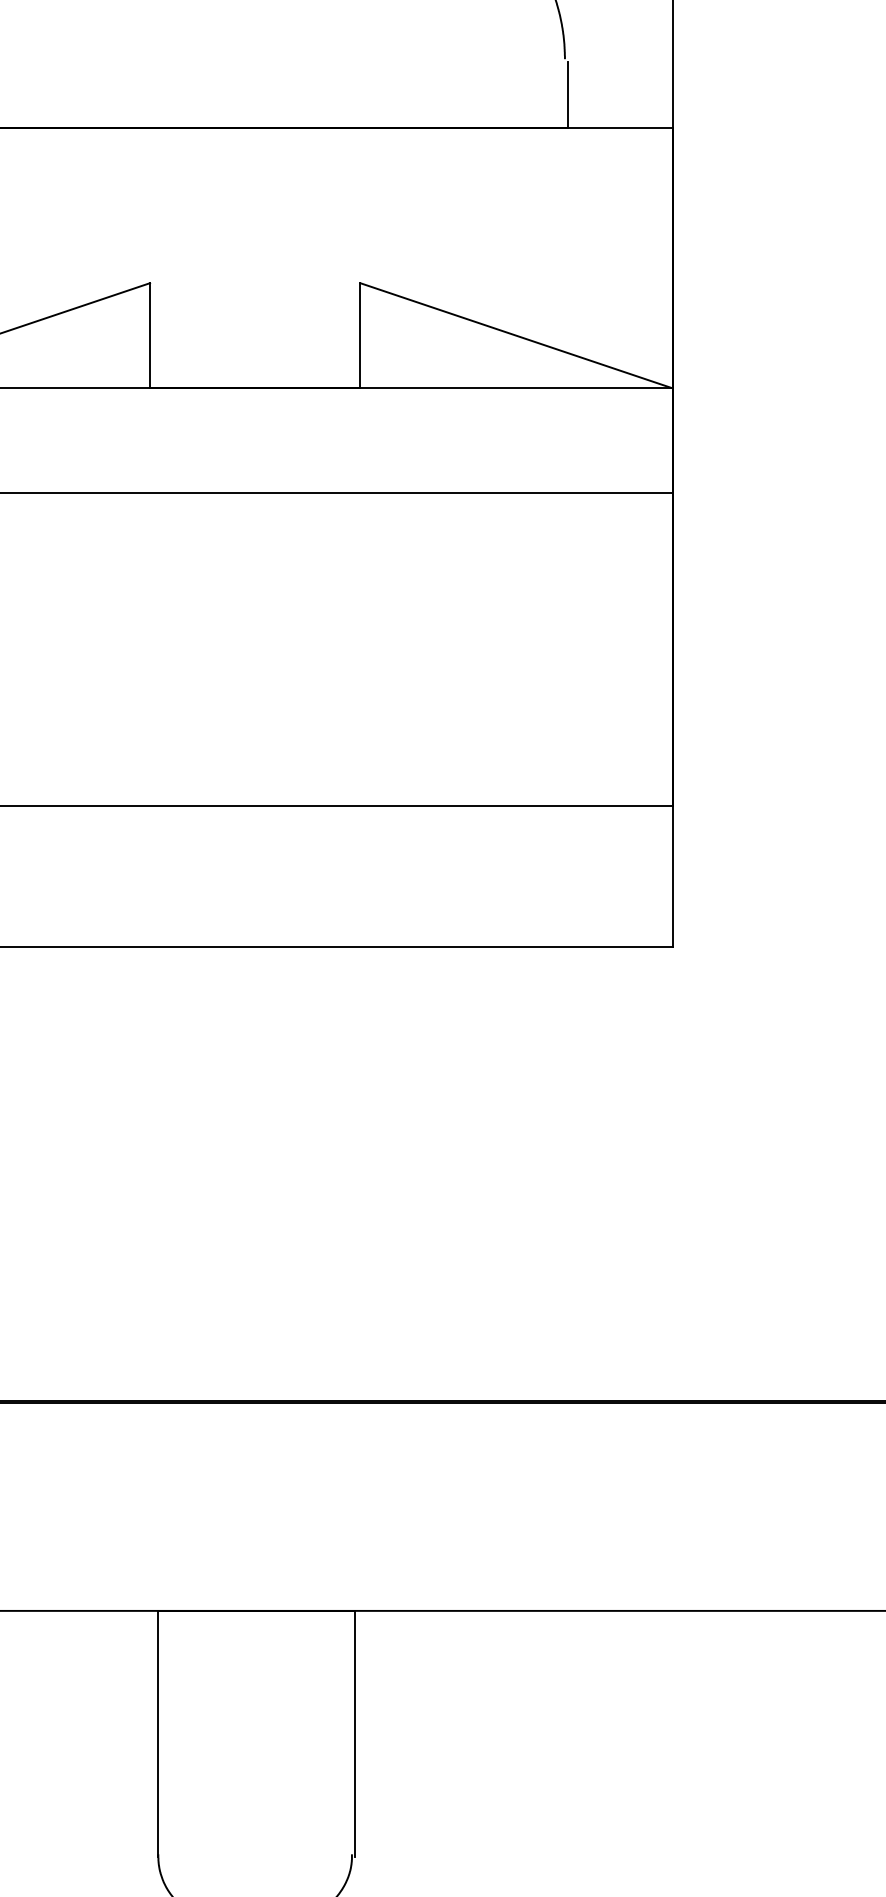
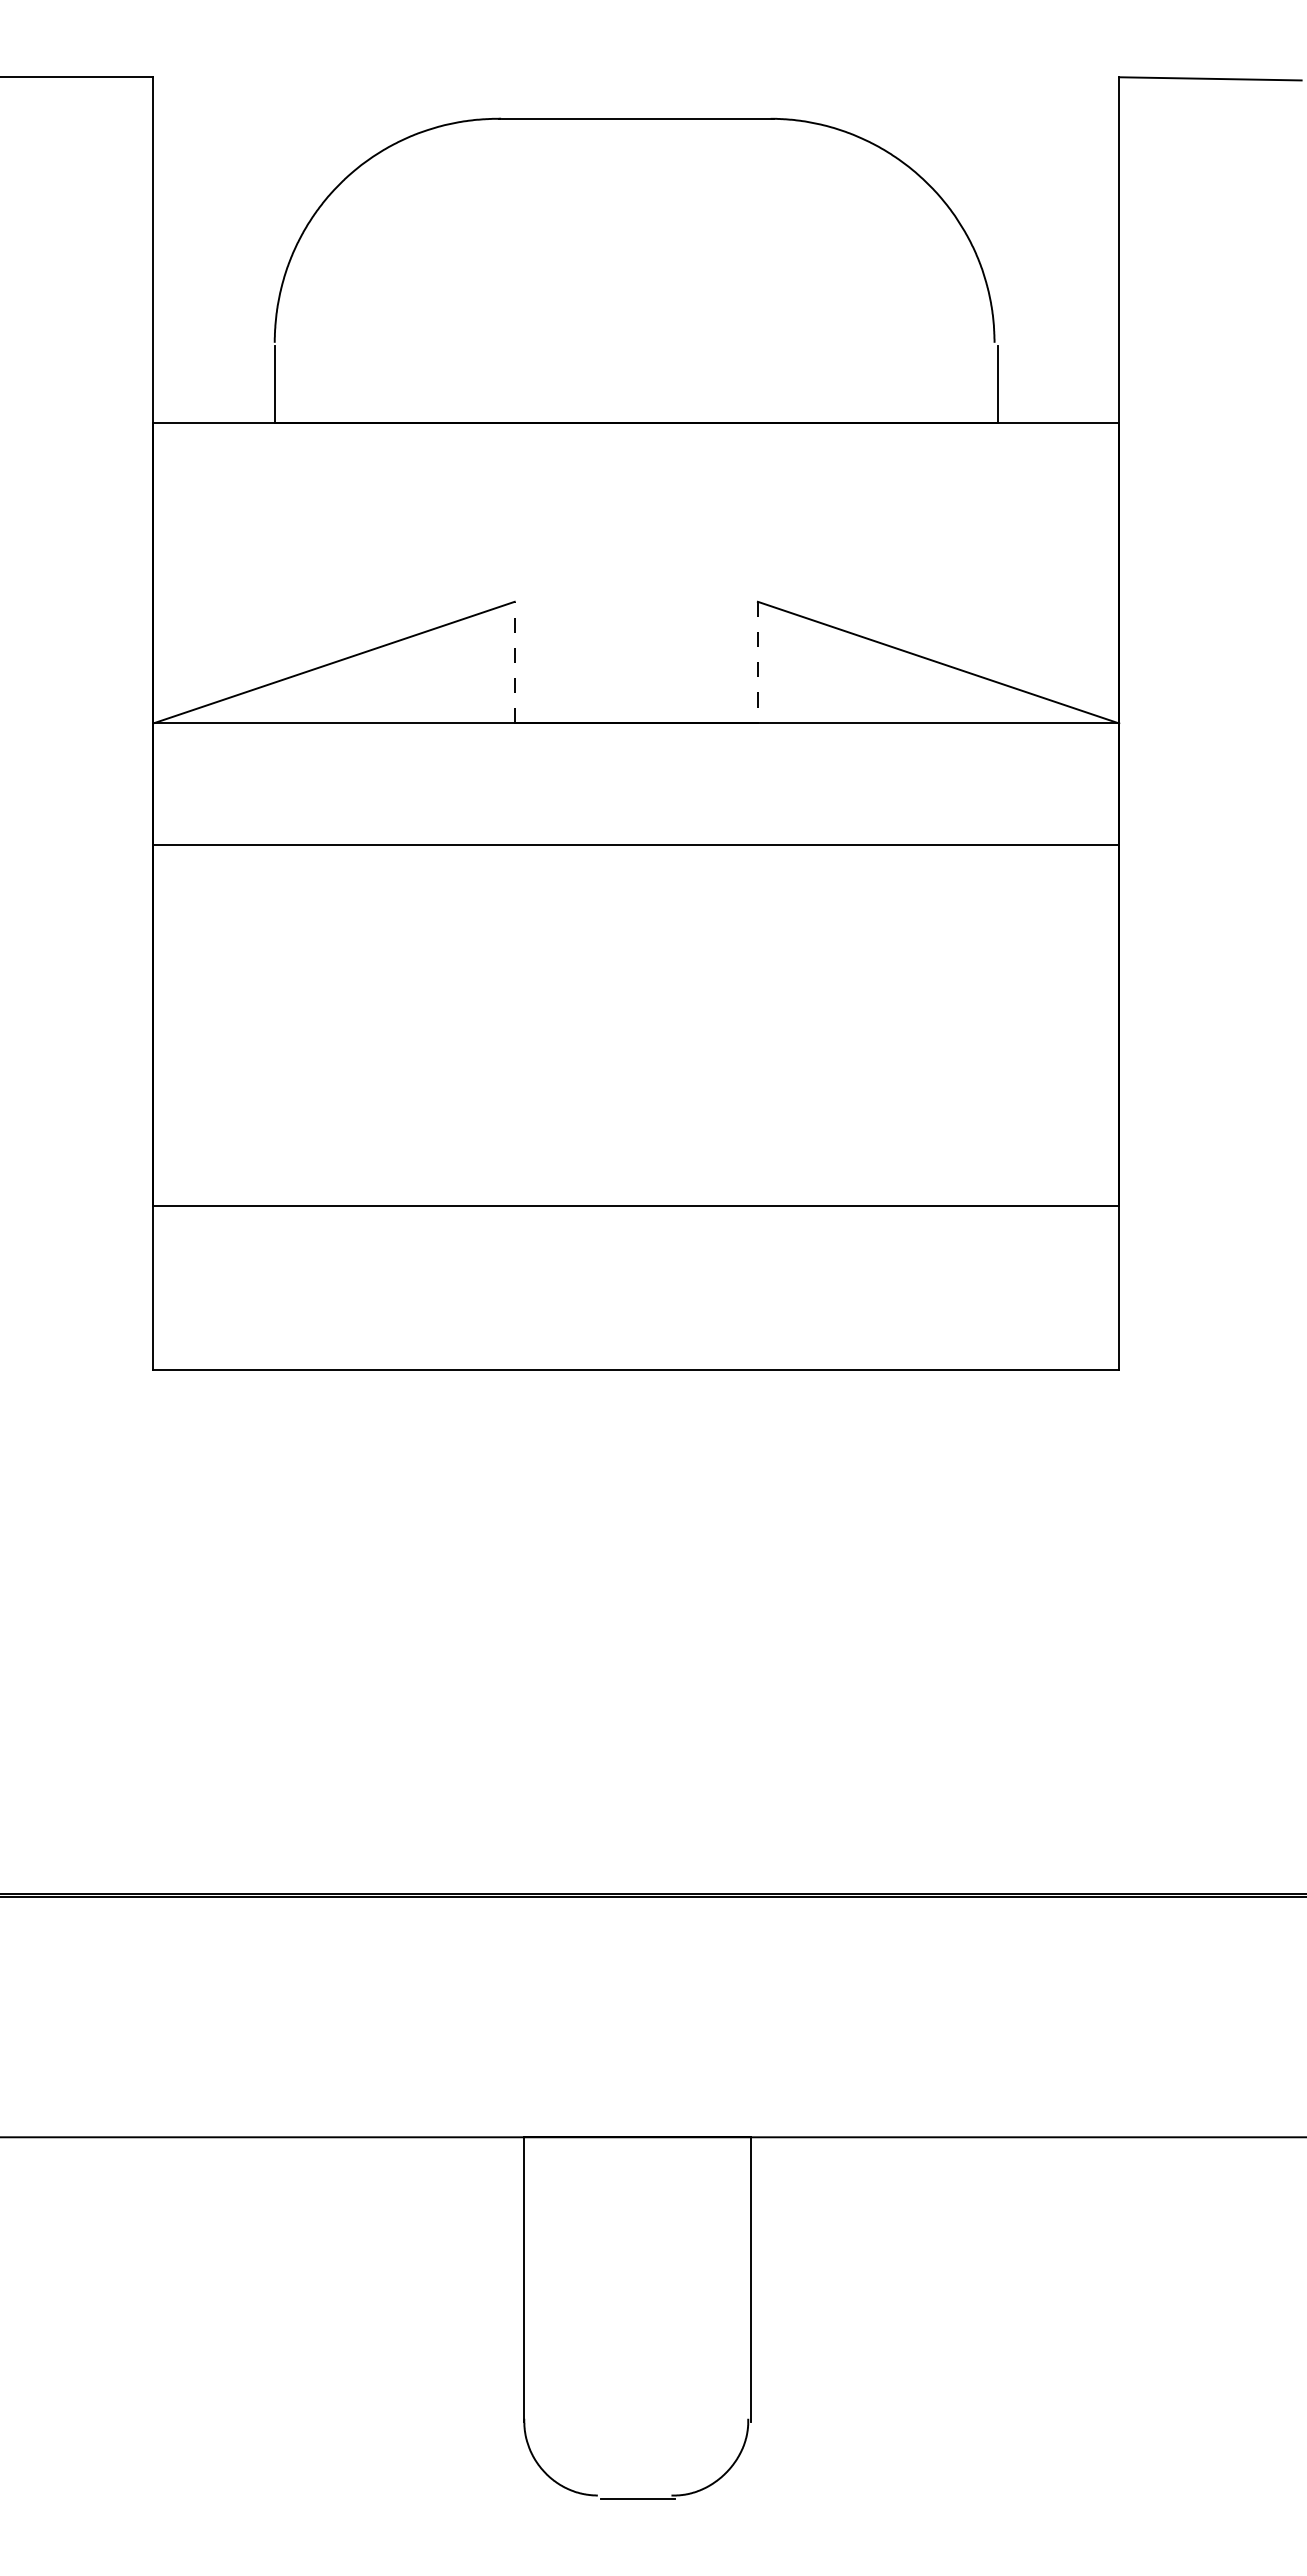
line: (149, 335) -> (514, 662), solid -> dashed
line: (359, 335) -> (757, 662), solid -> dashed

